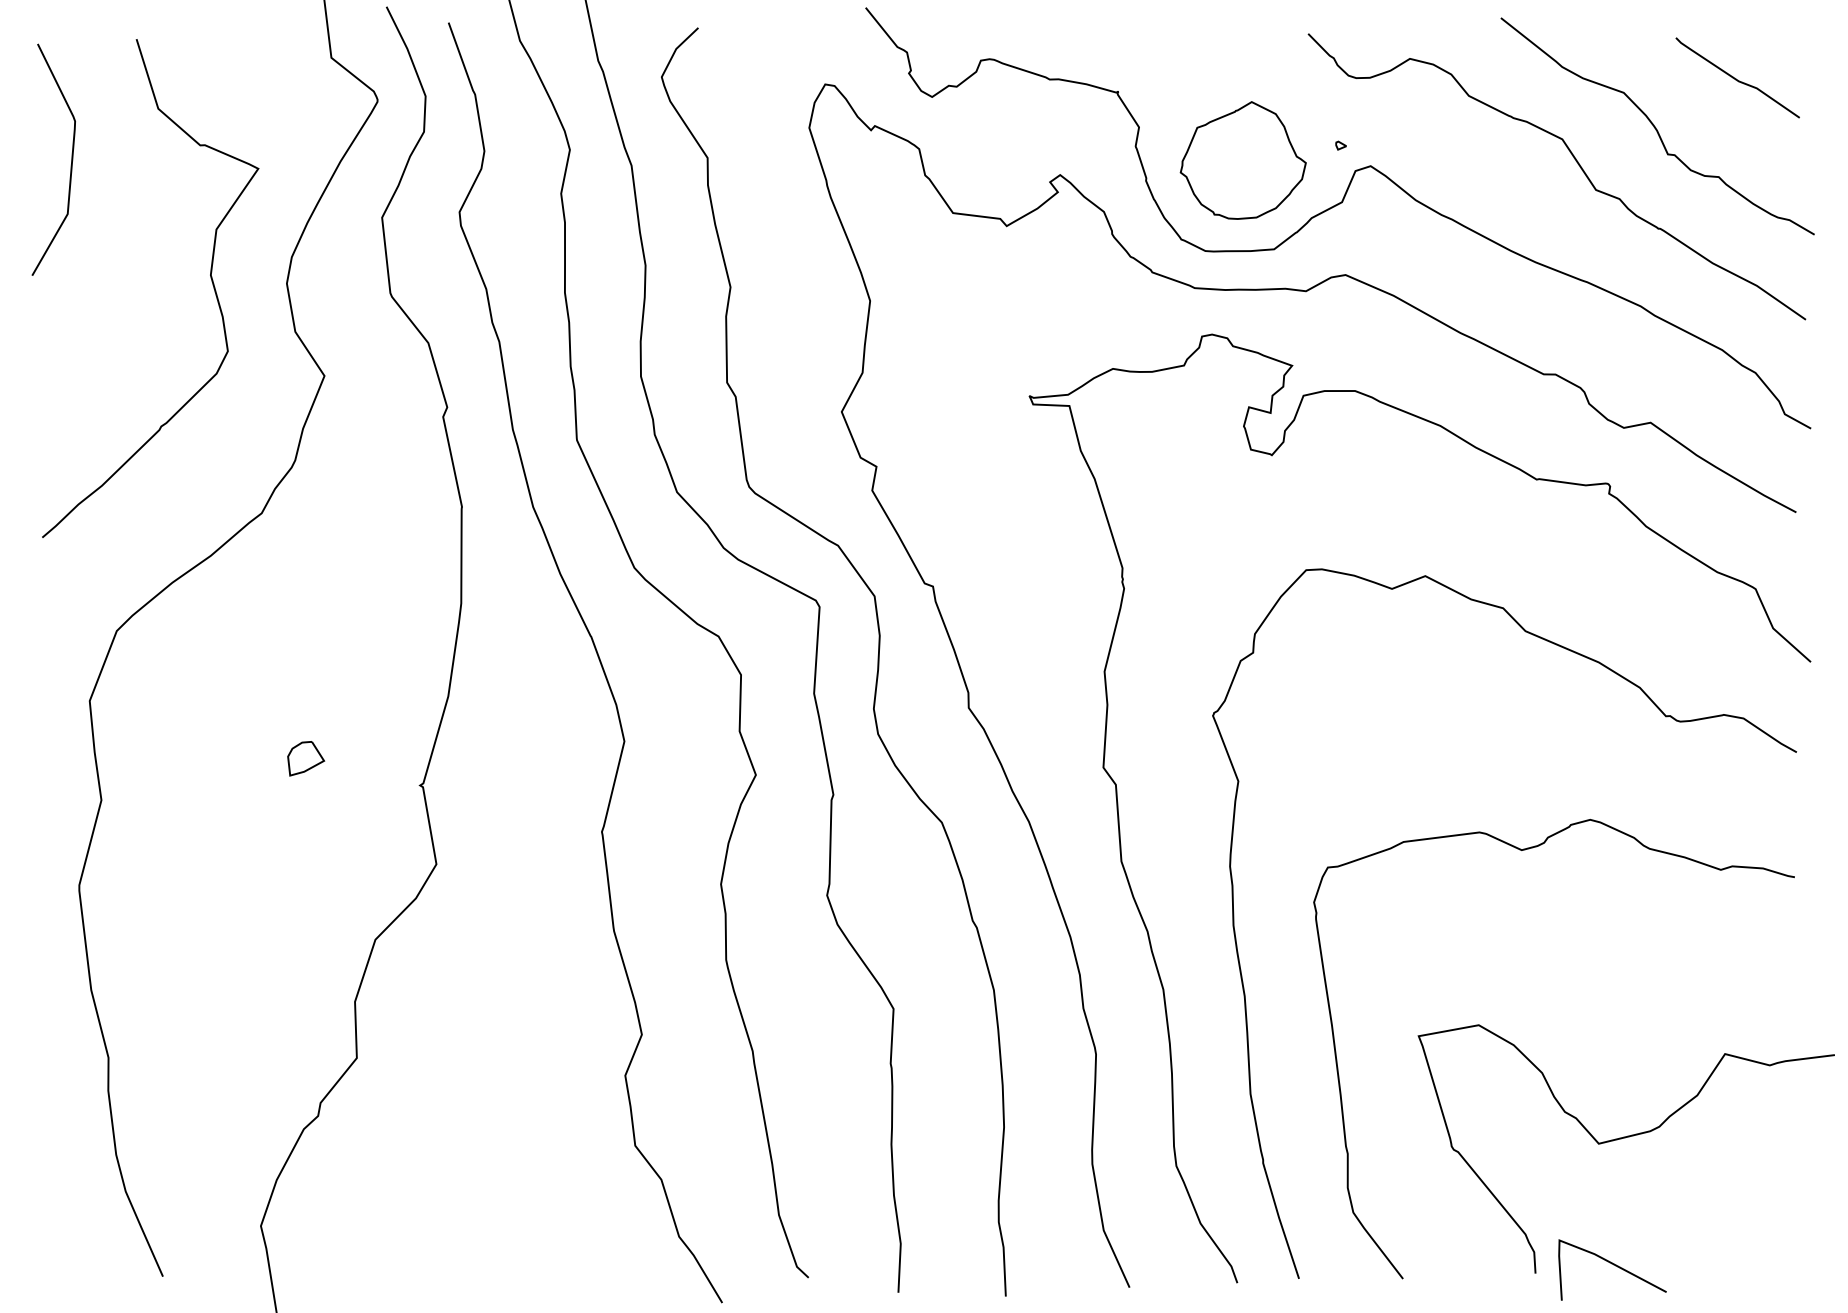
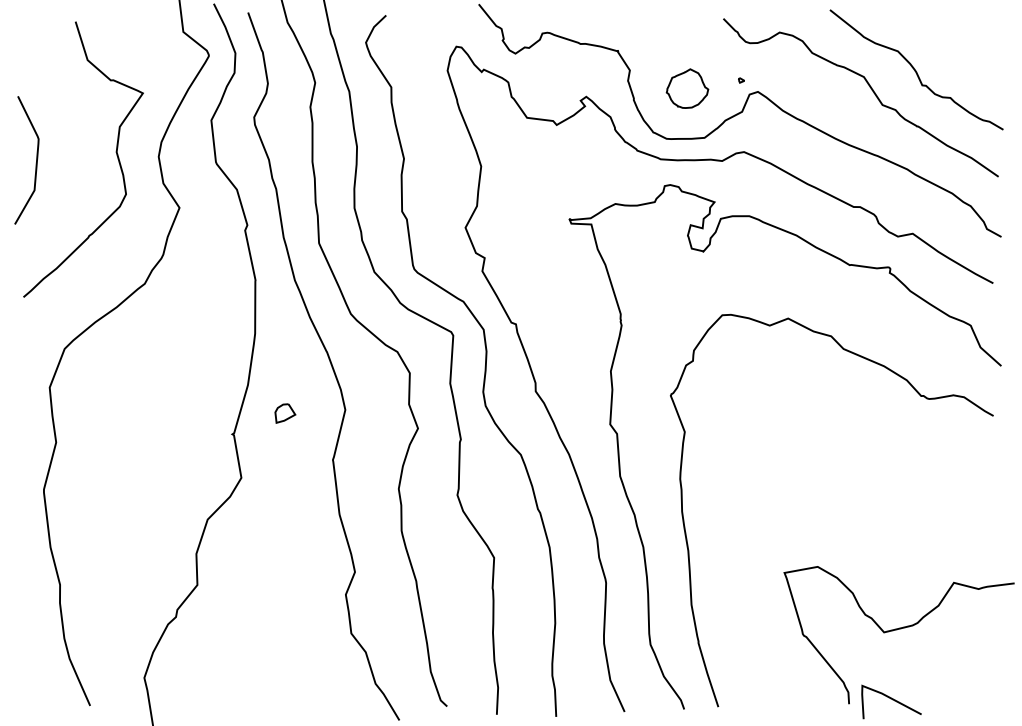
curve: (1735, 76) -> (959, 42), removed
part: (1243, 160) -> (687, 88), size x0.6
curve: (69, 165) -> (35, 163), moved
part: (306, 758) -> (285, 413), moved
curve: (1527, 850) -> (844, 470), removed

